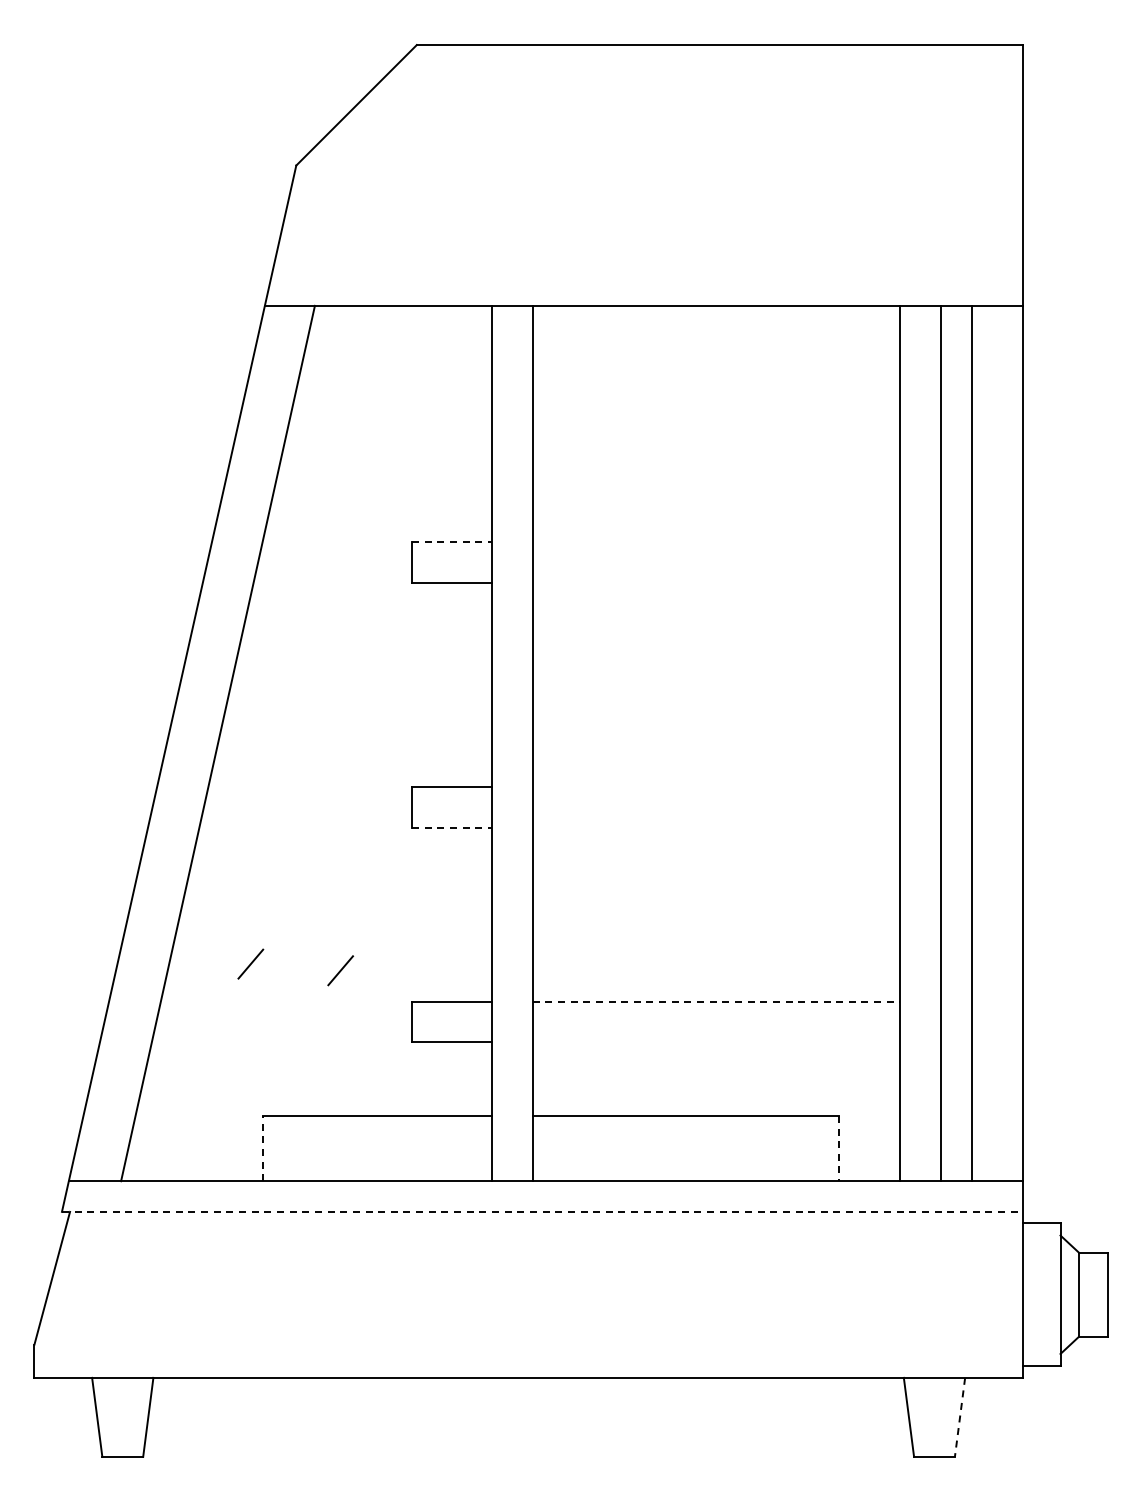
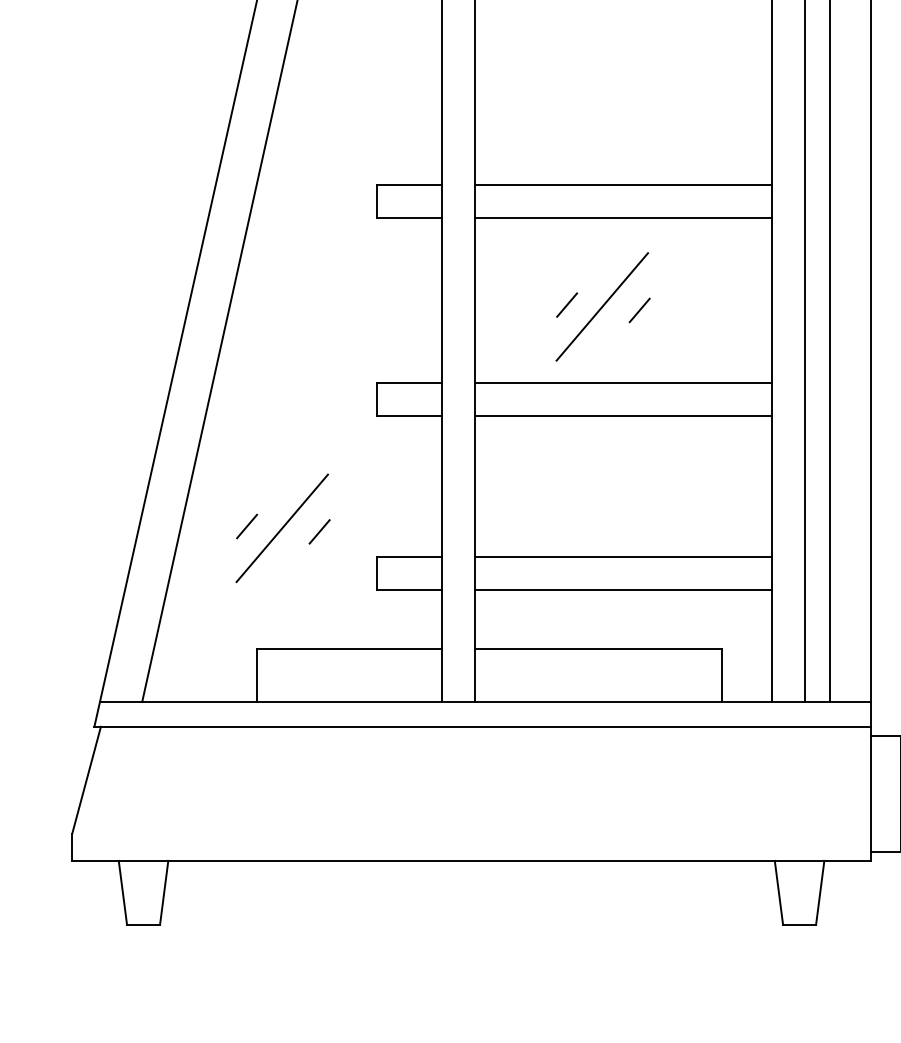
line: (452, 542) -> (410, 185), dashed -> solid
line: (716, 542) -> (623, 185), added
line: (716, 582) -> (623, 218), added
line: (646, 689) -> (566, 304), added
line: (689, 691) -> (601, 306), added
line: (736, 696) -> (639, 310), added
line: (716, 787) -> (623, 383), added
line: (452, 827) -> (410, 416), dashed -> solid
line: (716, 827) -> (623, 416), added
line: (293, 965) -> (281, 527), added
line: (716, 1001) -> (623, 556), dashed -> solid
line: (716, 1042) -> (623, 589), added
line: (263, 1148) -> (257, 675), dashed -> solid
line: (839, 1148) -> (722, 675), dashed -> solid
line: (542, 1211) -> (482, 726), dashed -> solid
line: (960, 1417) -> (820, 892), dashed -> solid

